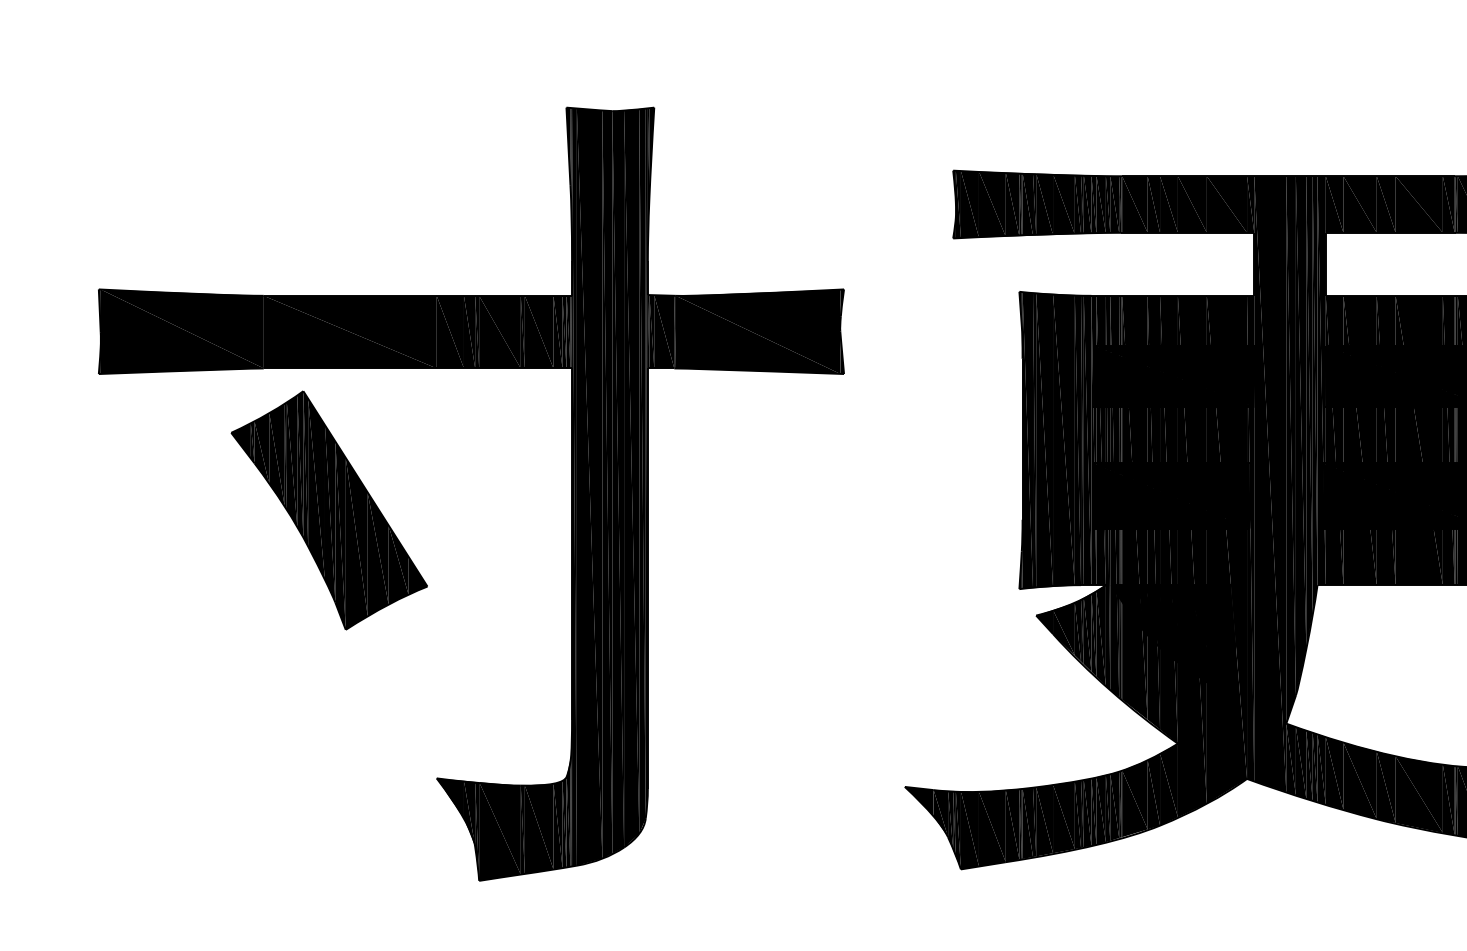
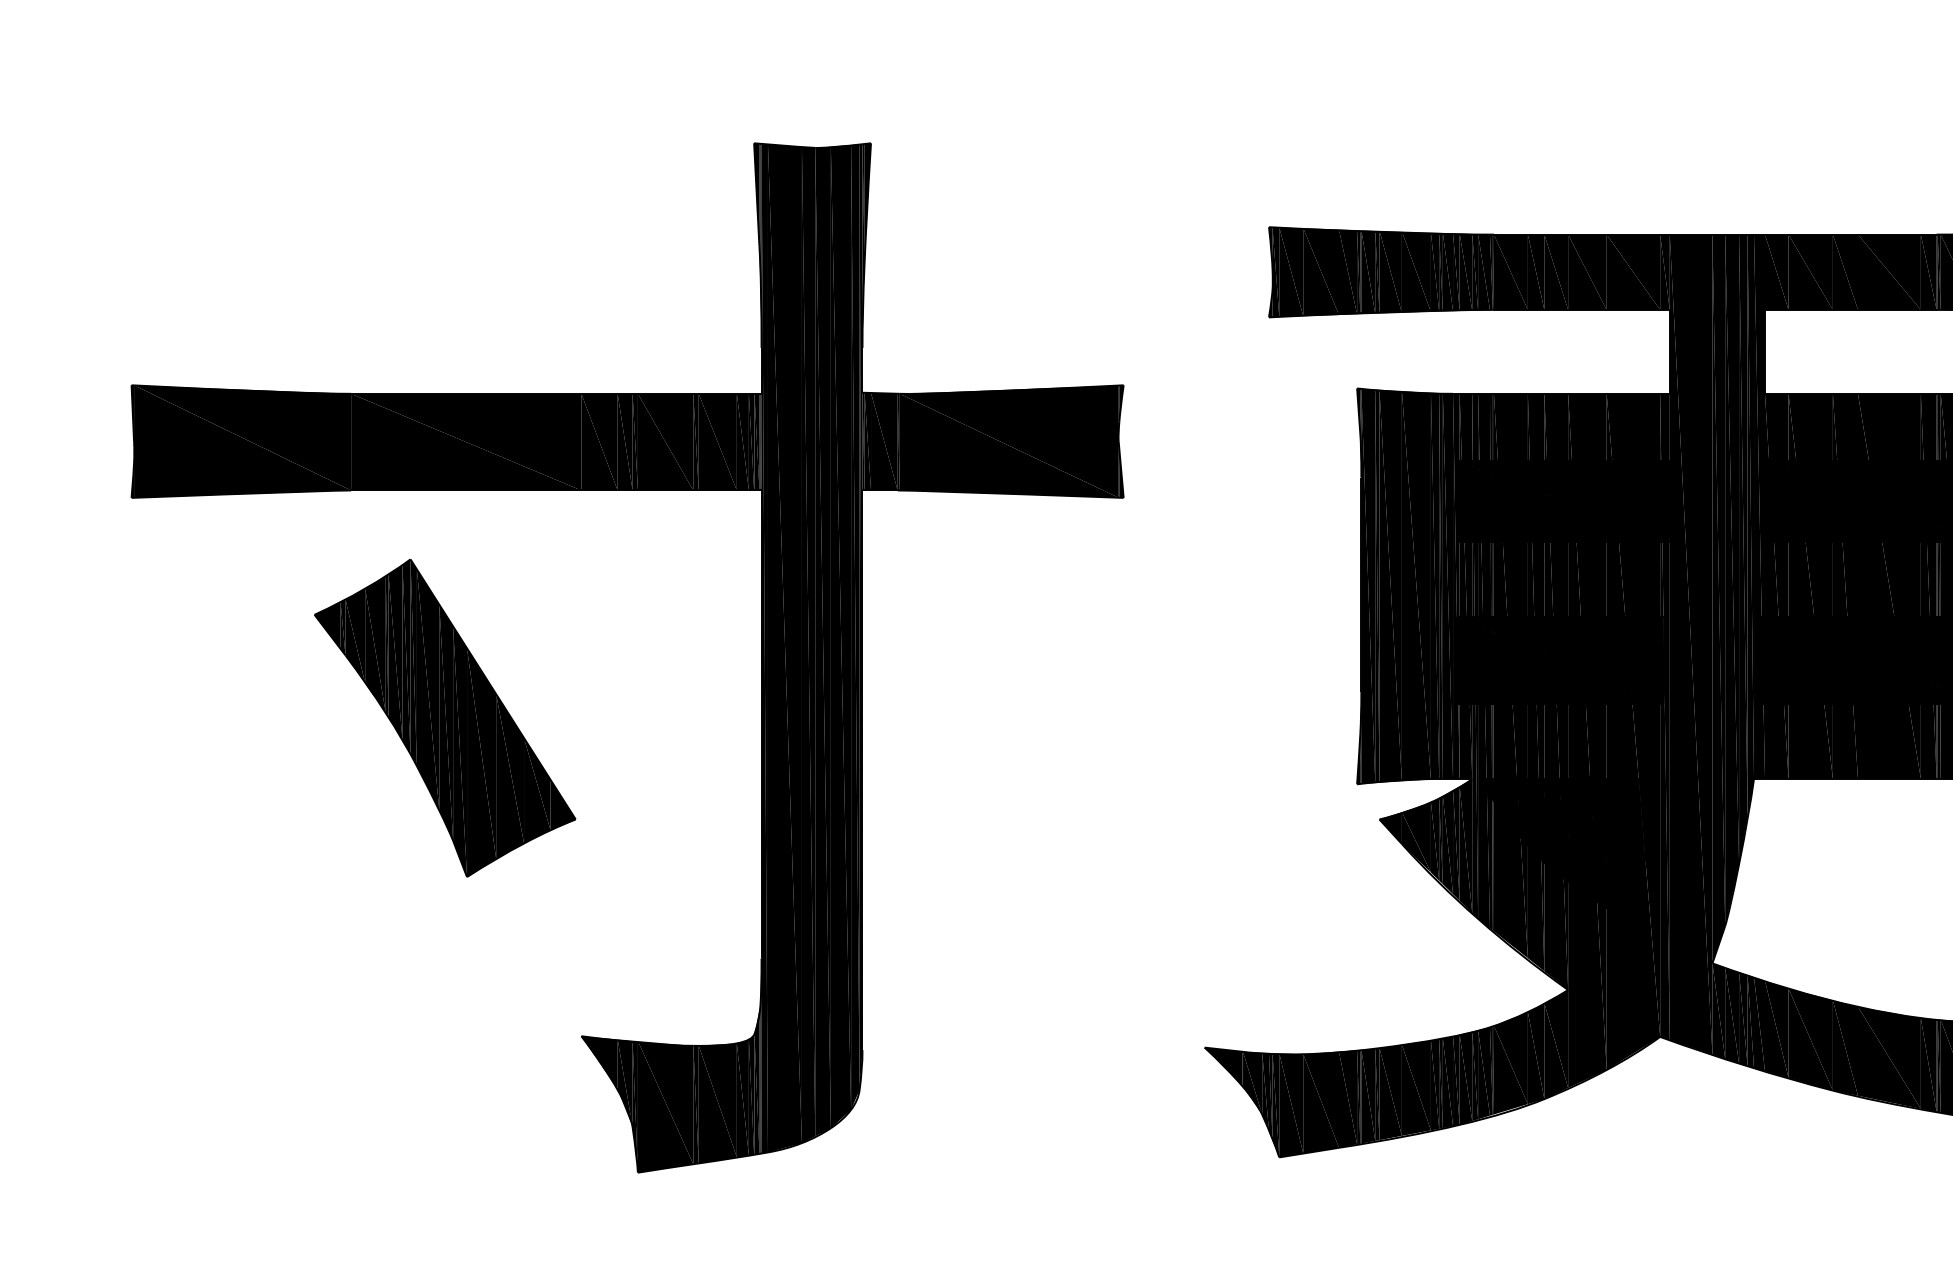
part: (328, 510) -> (443, 718), moved

